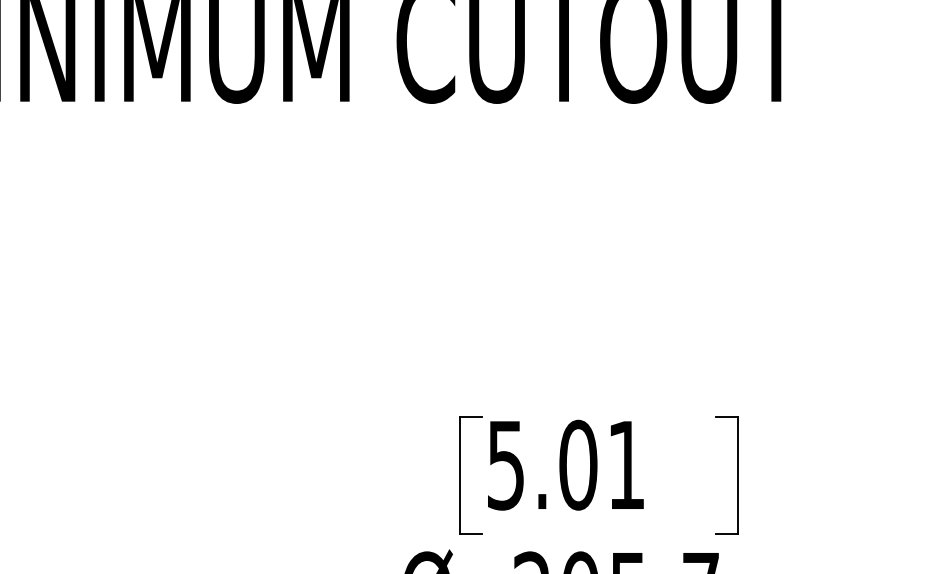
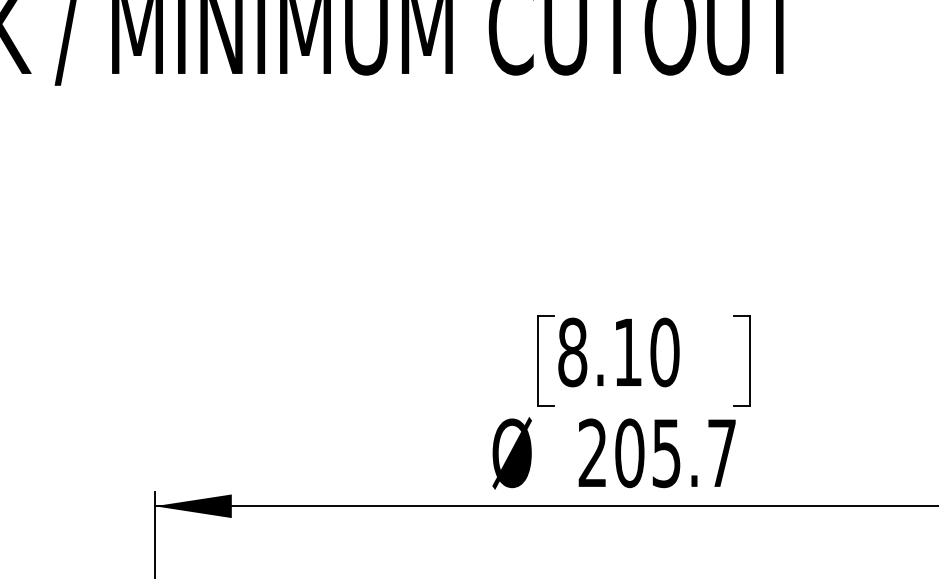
text: (565, 465) -> (618, 352), 5.01 -> 8.10

